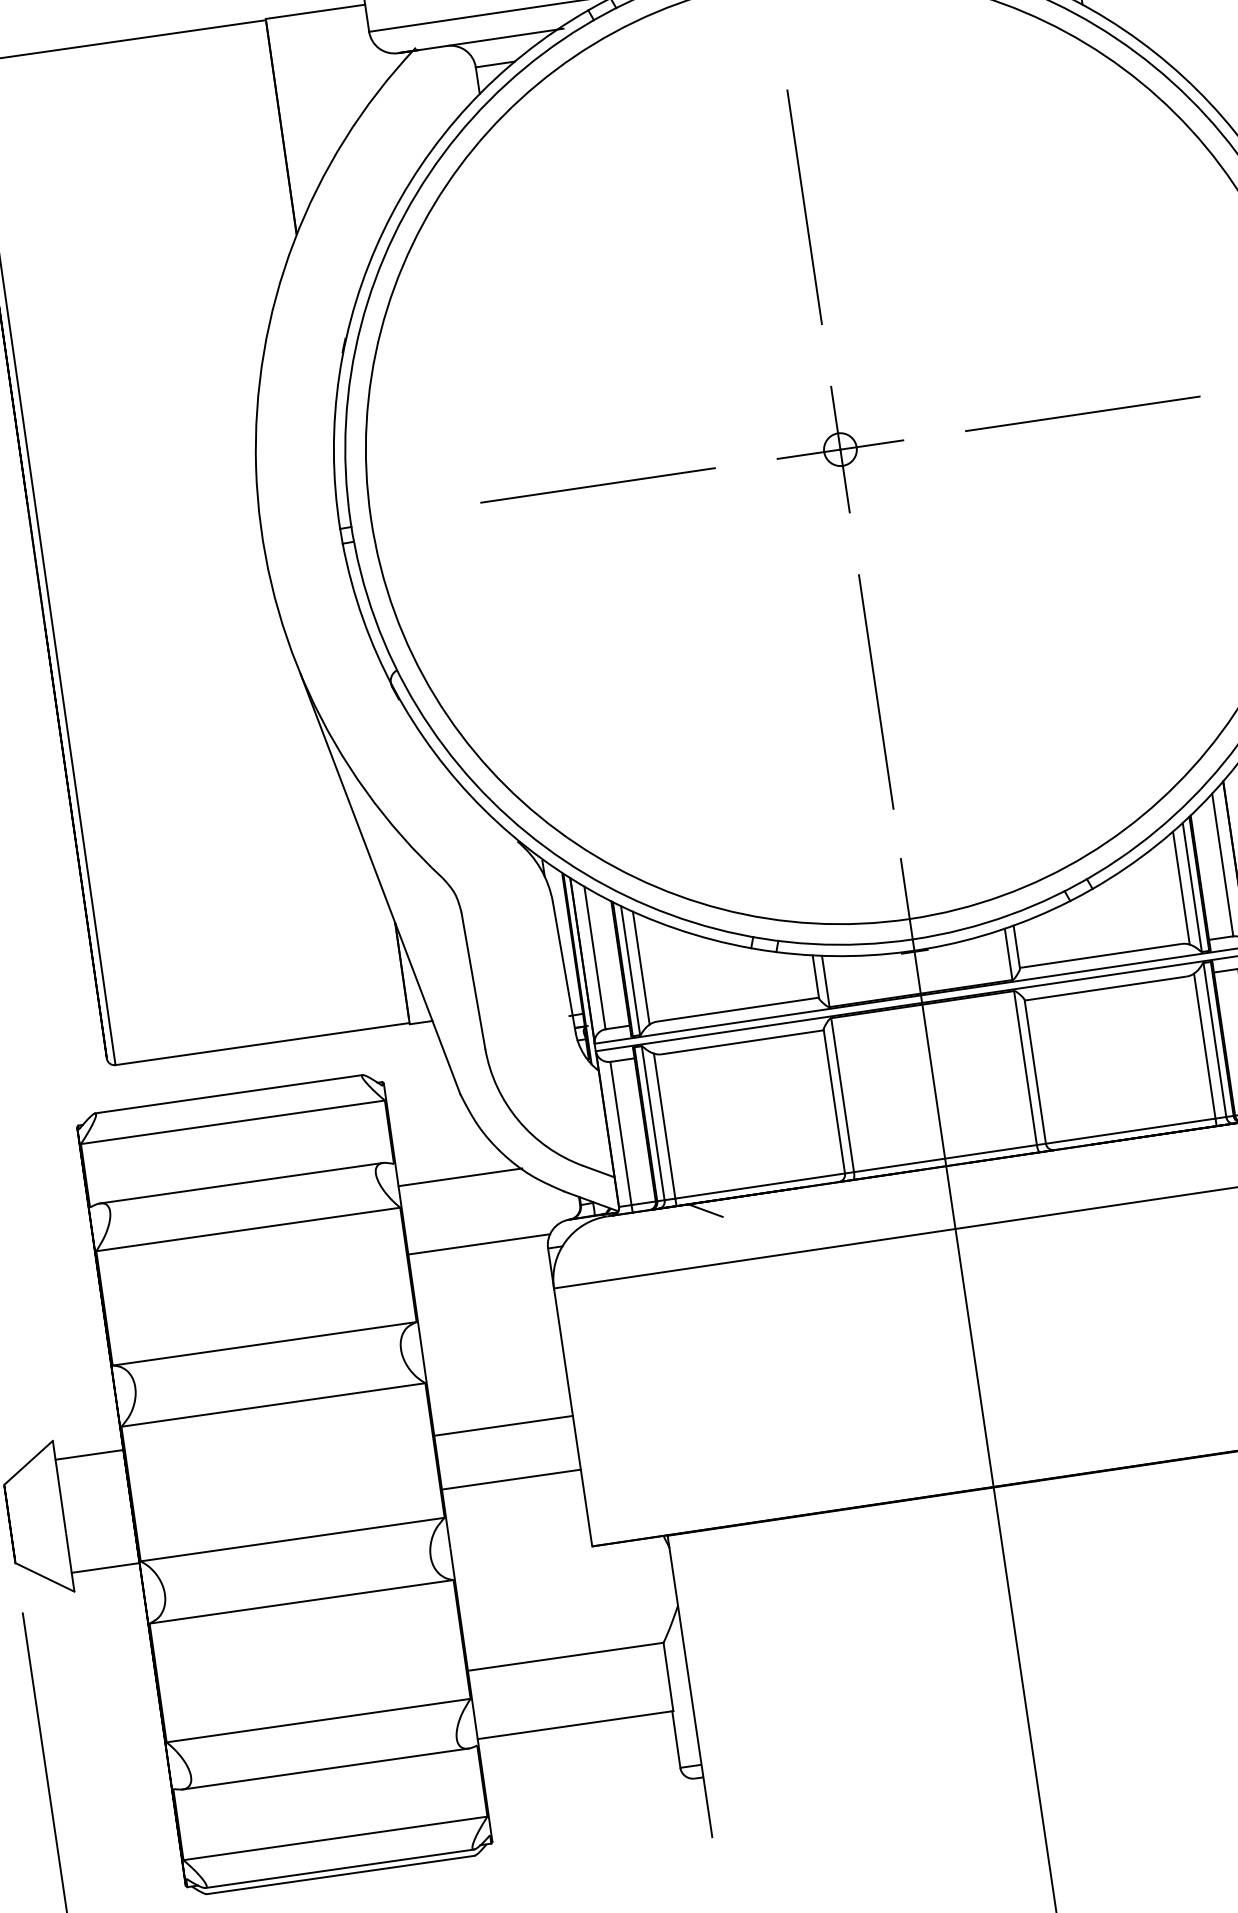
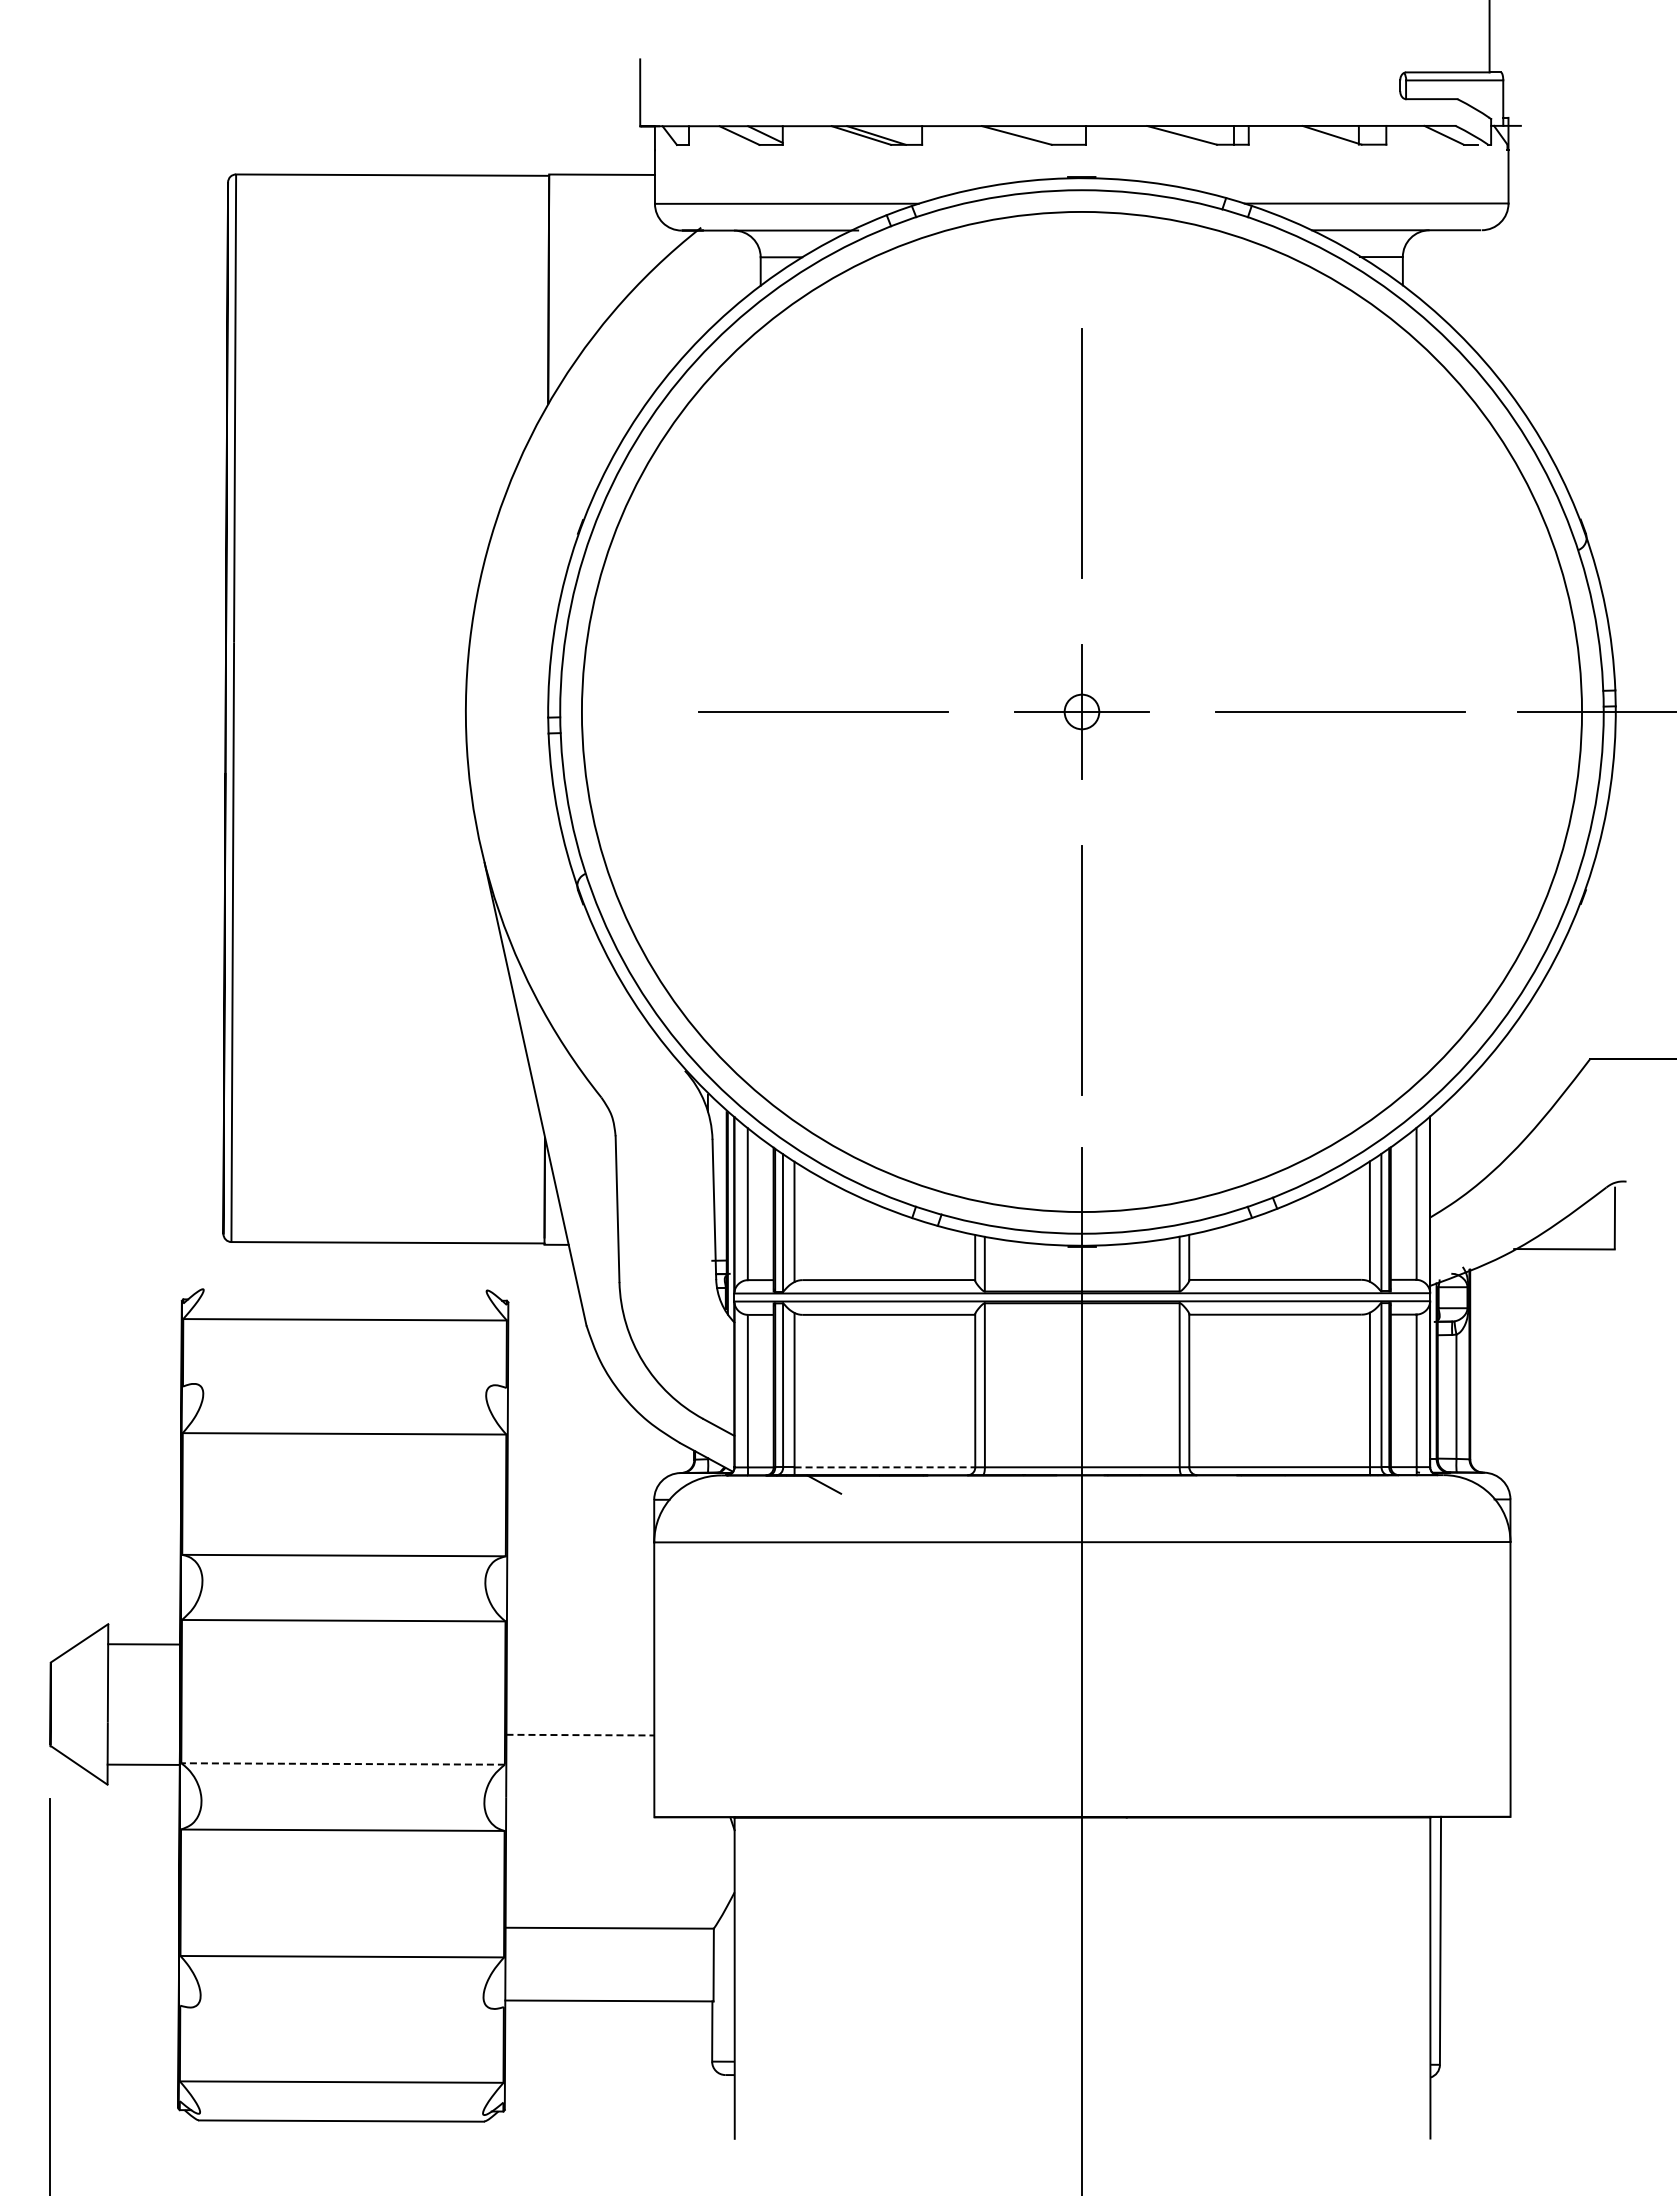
line: (228, 1093) -> (344, 1289), removed
line: (460, 1176) -> (573, 1411), removed
line: (241, 1183) -> (344, 1384), removed
line: (760, 1186) -> (885, 1467), solid -> dashed
line: (478, 1244) -> (582, 1484), removed
line: (503, 1425) -> (580, 1677), removed
line: (511, 1479) -> (580, 1735), solid -> dashed
line: (292, 1539) -> (343, 1763), solid -> dashed
line: (324, 1768) -> (341, 2007), removed
line: (339, 1868) -> (341, 2114), removed

